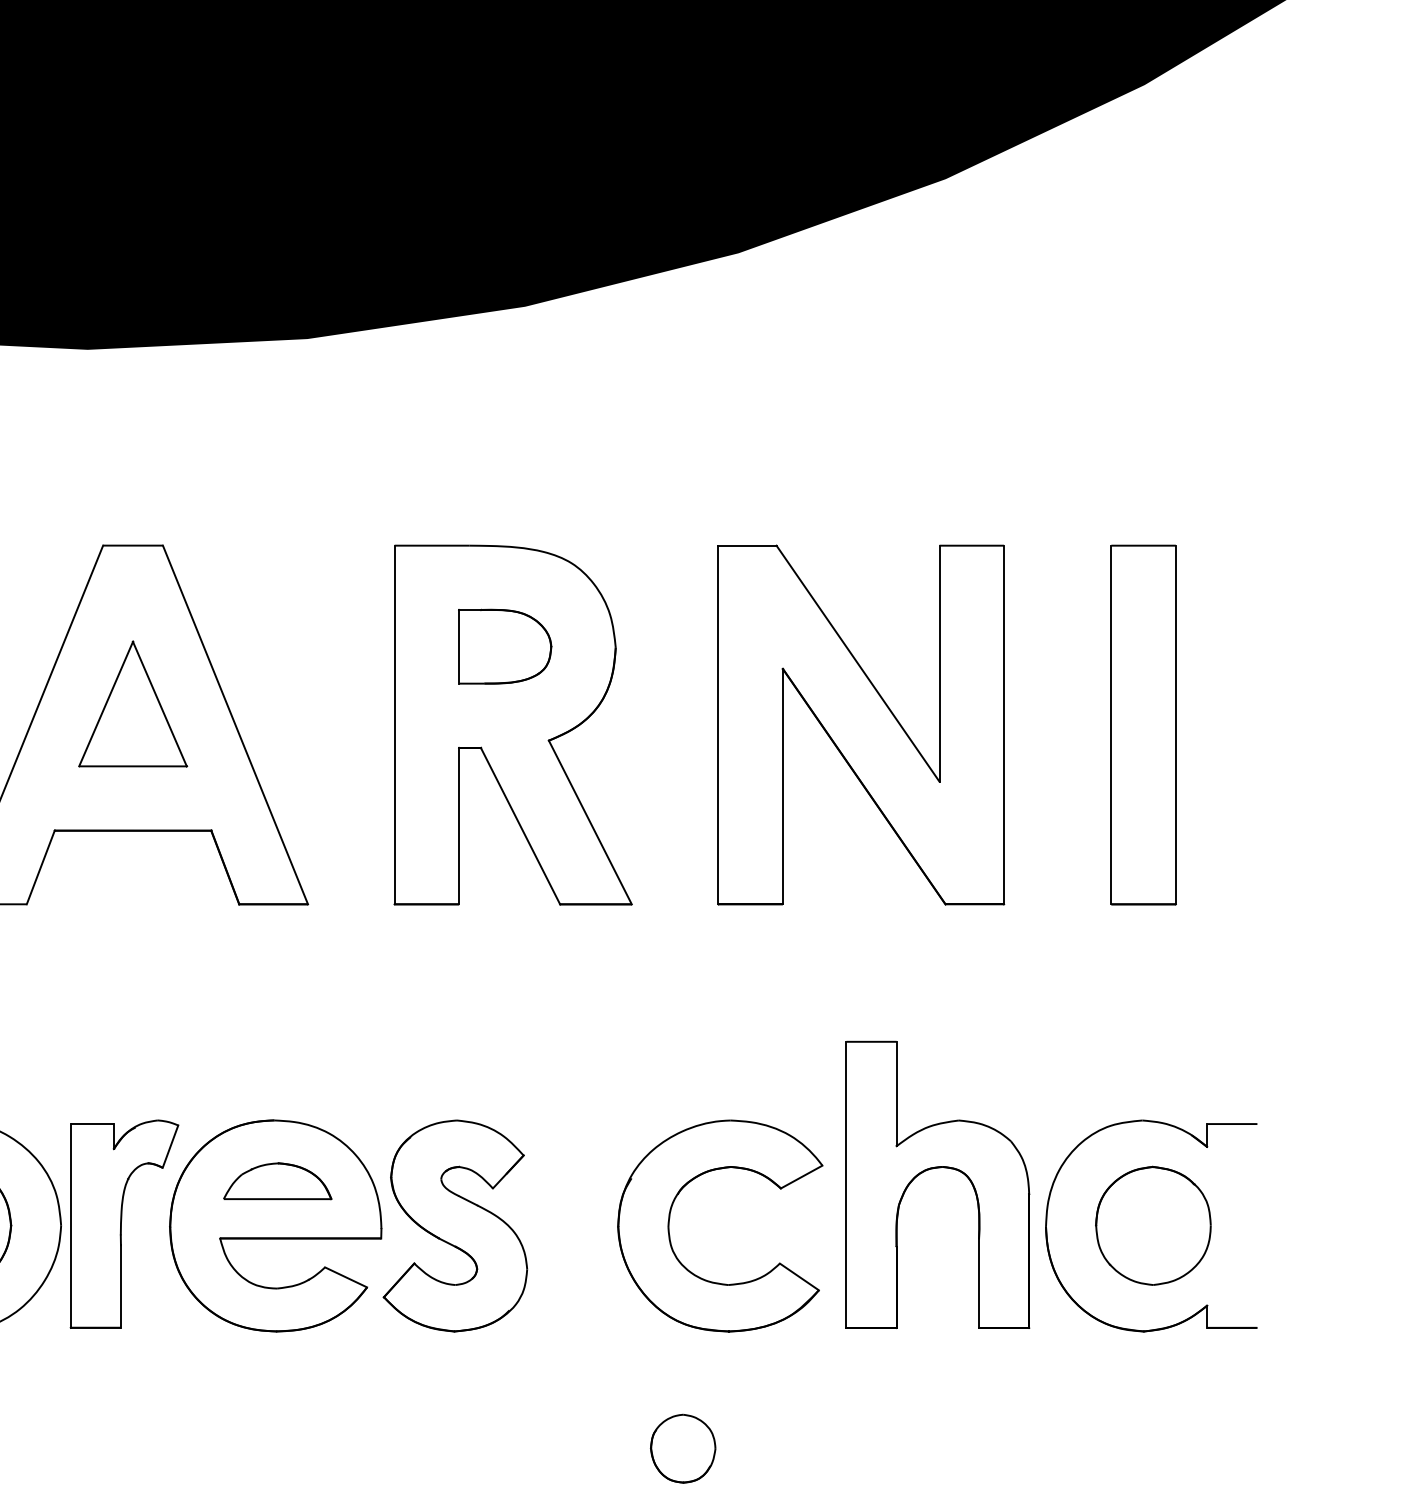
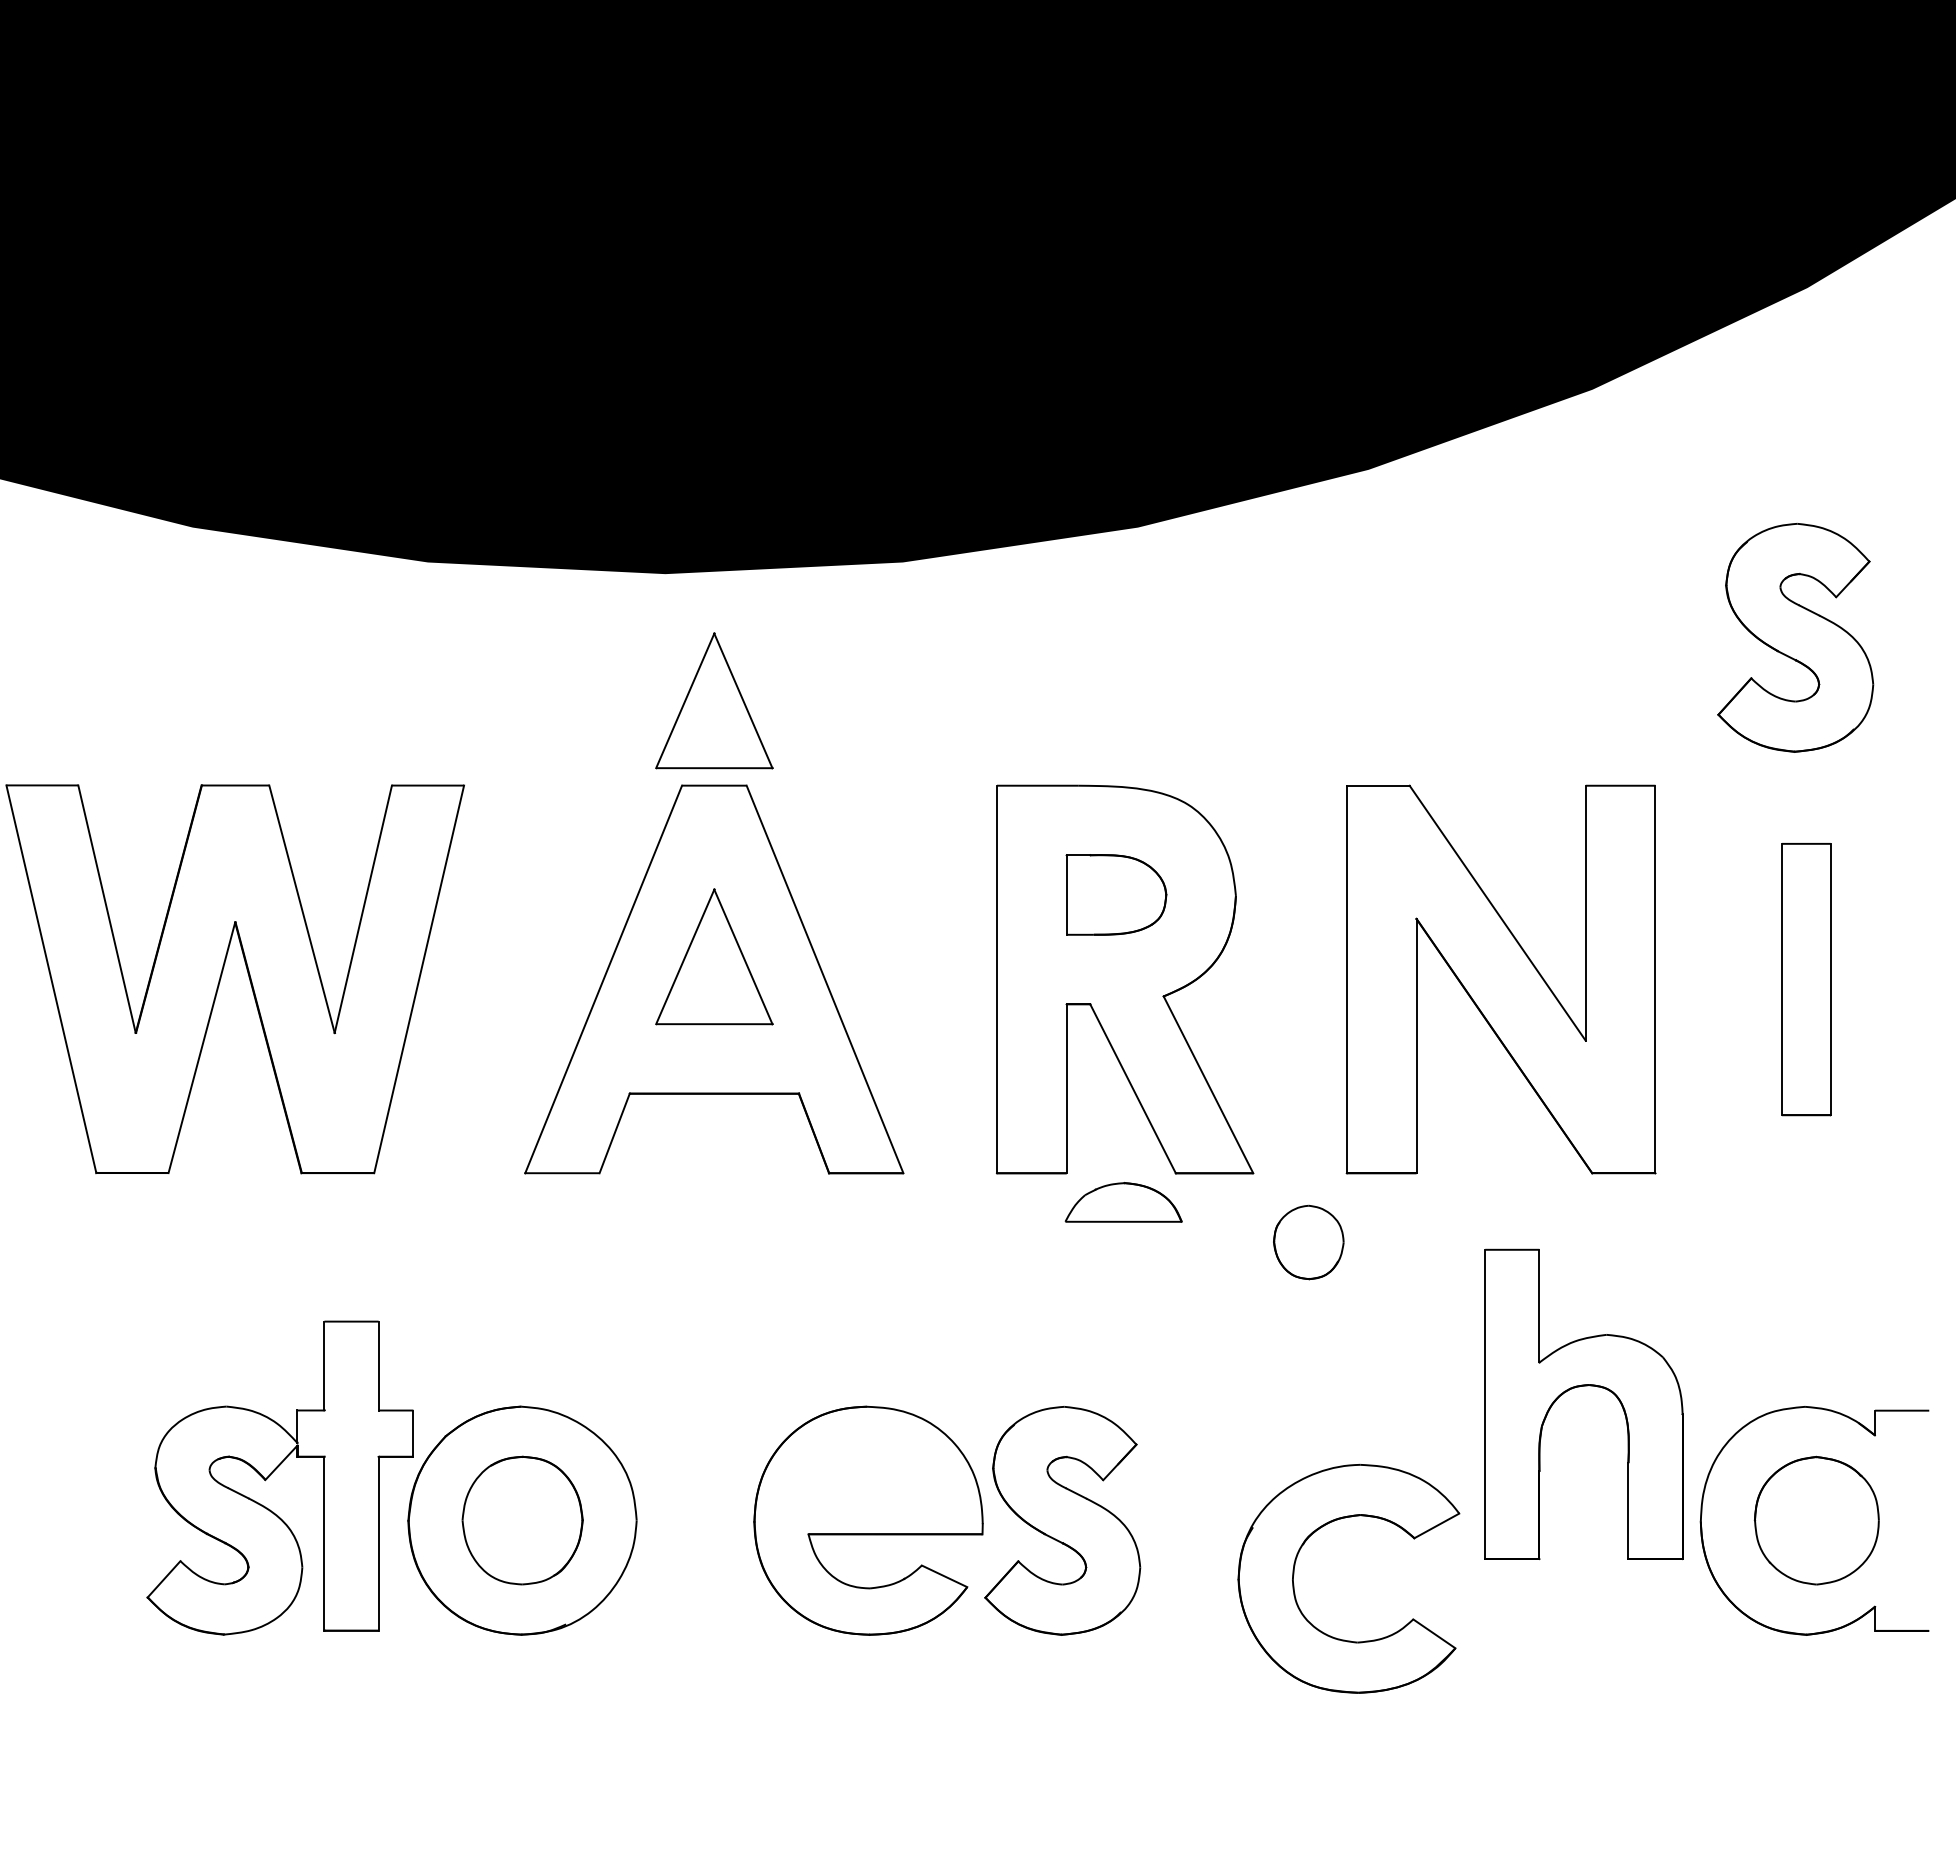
part: (1133, 408) -> (1795, 637), added
part: (133, 466) -> (714, 700), added
part: (1143, 725) -> (1806, 979), size x0.7
part: (933, 1169) -> (1579, 1387), moved
part: (277, 1181) -> (1123, 1202), moved
part: (669, 1222) -> (1294, 1574), moved
part: (124, 1223) -> (705, 1518), removed
part: (682, 1448) -> (1308, 1242), moved

